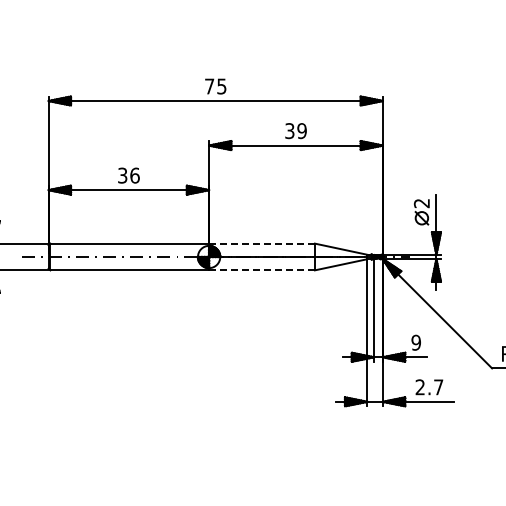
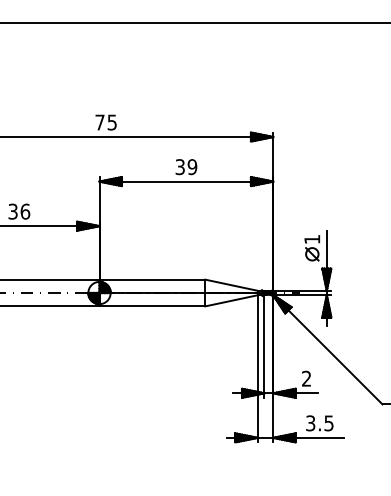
text: (421, 203) -> (311, 239), 2 -> 1
line: (262, 243) -> (152, 279), dashed -> solid
line: (262, 270) -> (152, 306), dashed -> solid
text: (415, 342) -> (305, 378), 9 -> 2
text: (429, 387) -> (319, 423), 2.7 -> 3.5

